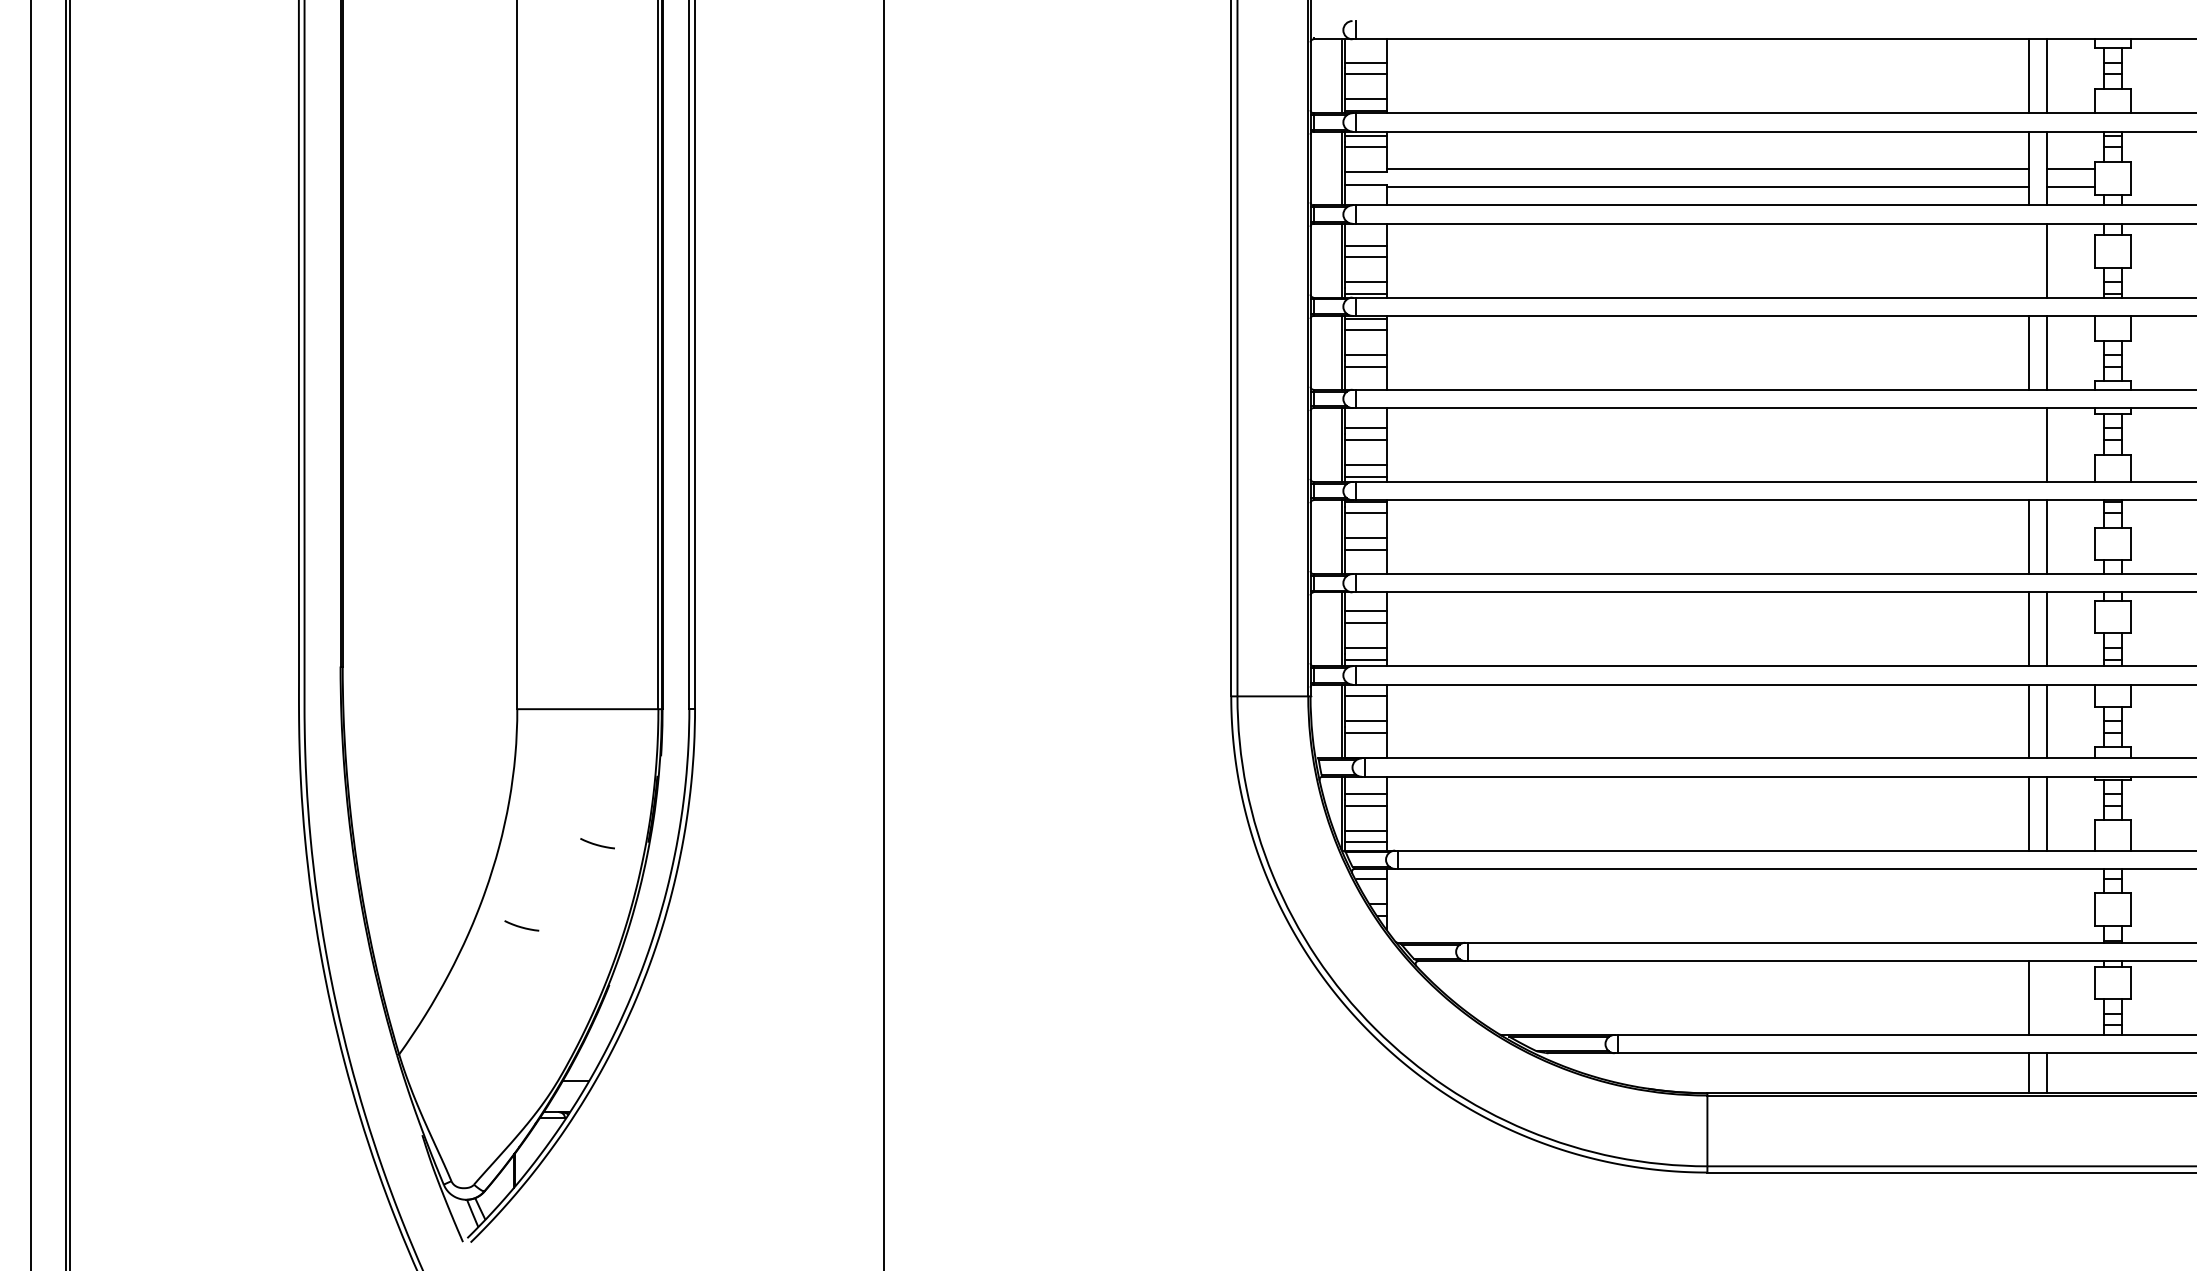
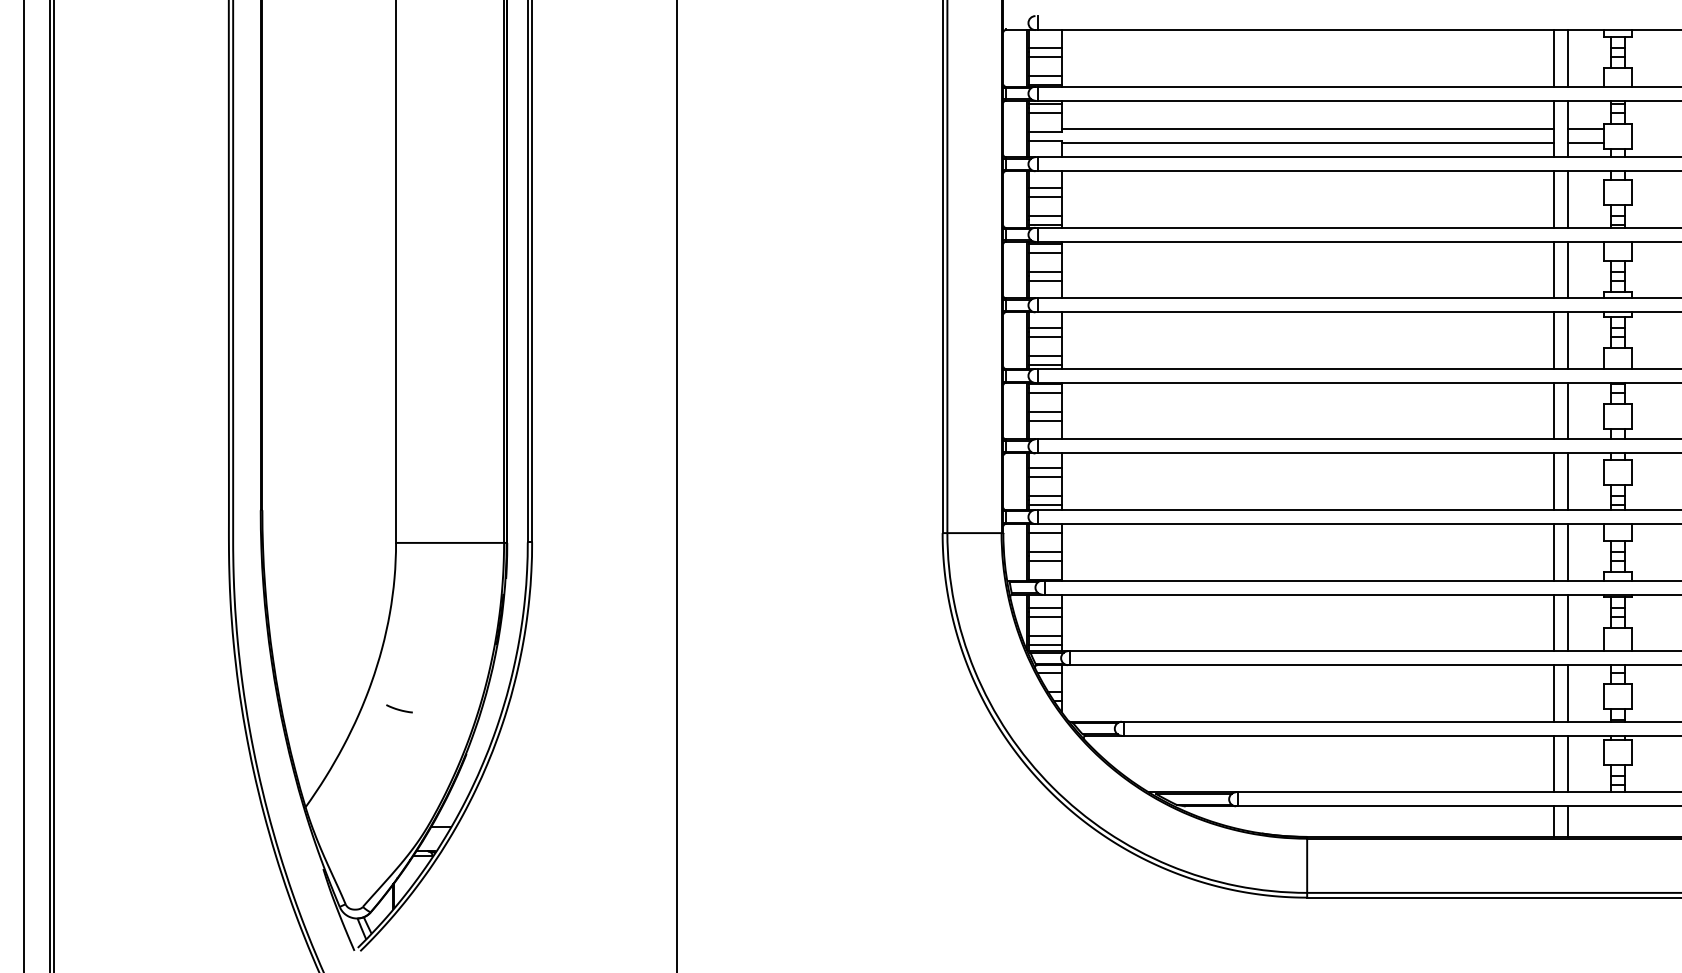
line: (2029, 260) -> (1553, 199), added
line: (2029, 444) -> (1553, 340), added
line: (596, 843) -> (456, 645), removed
line: (2029, 905) -> (1553, 693), added
line: (2047, 905) -> (1567, 693), added
line: (2047, 997) -> (1567, 763), added

